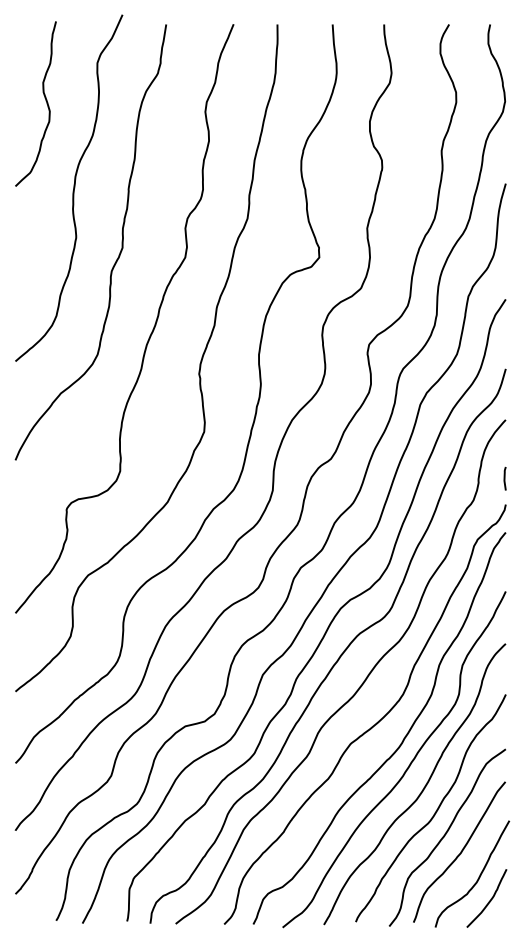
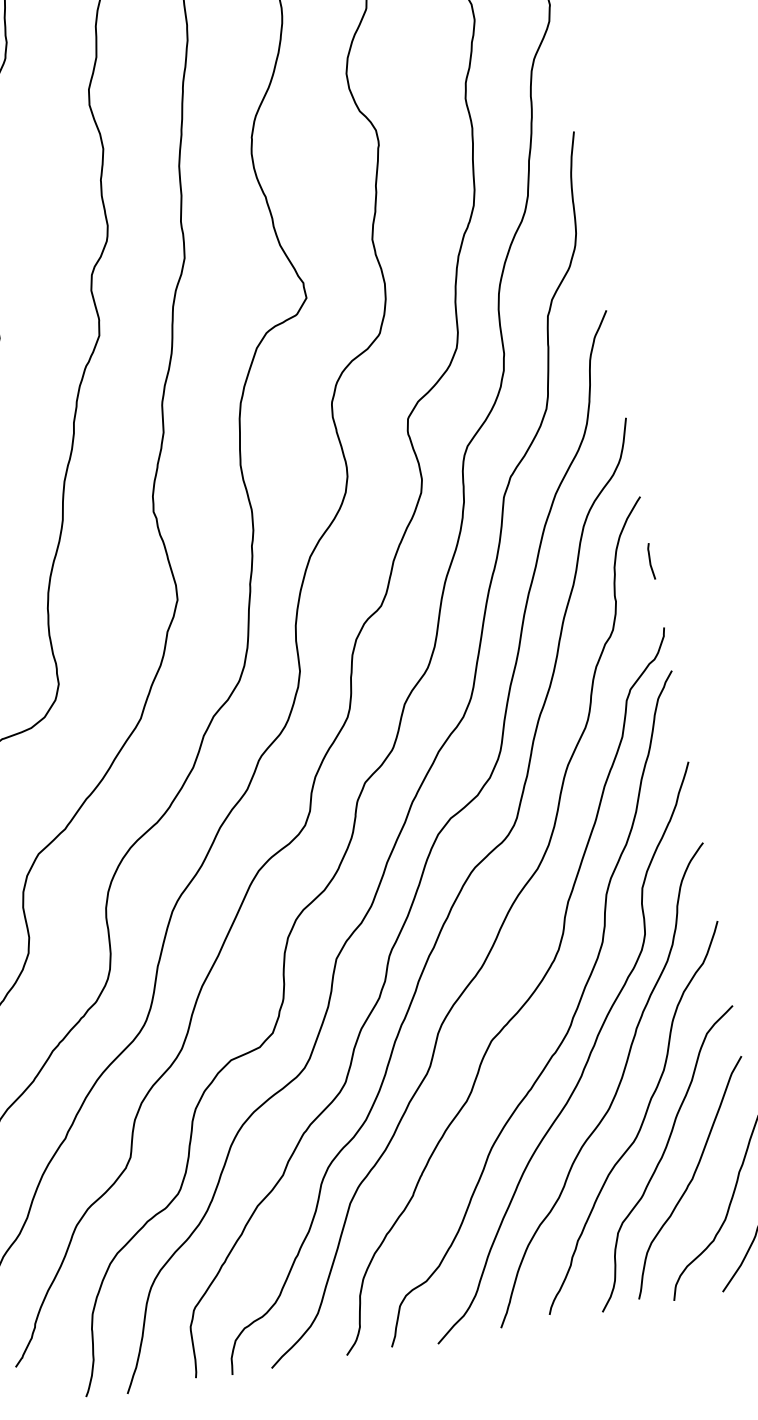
line: (504, 478) -> (649, 561), moved

